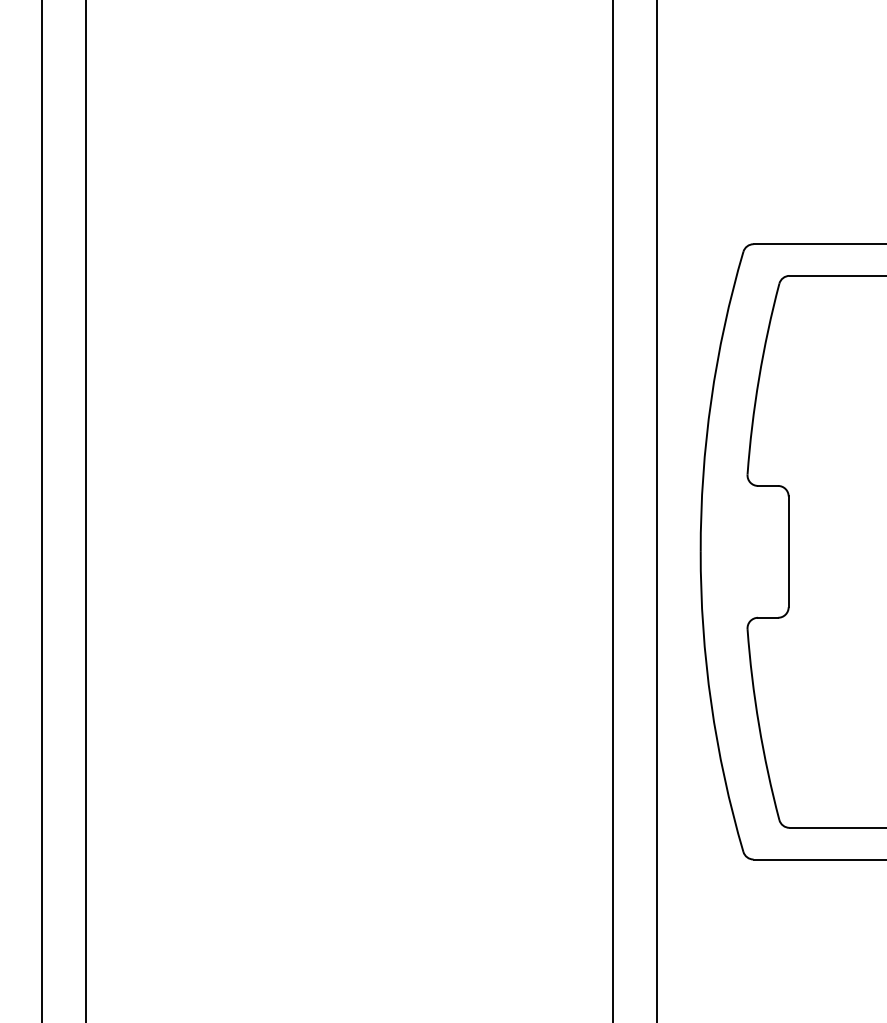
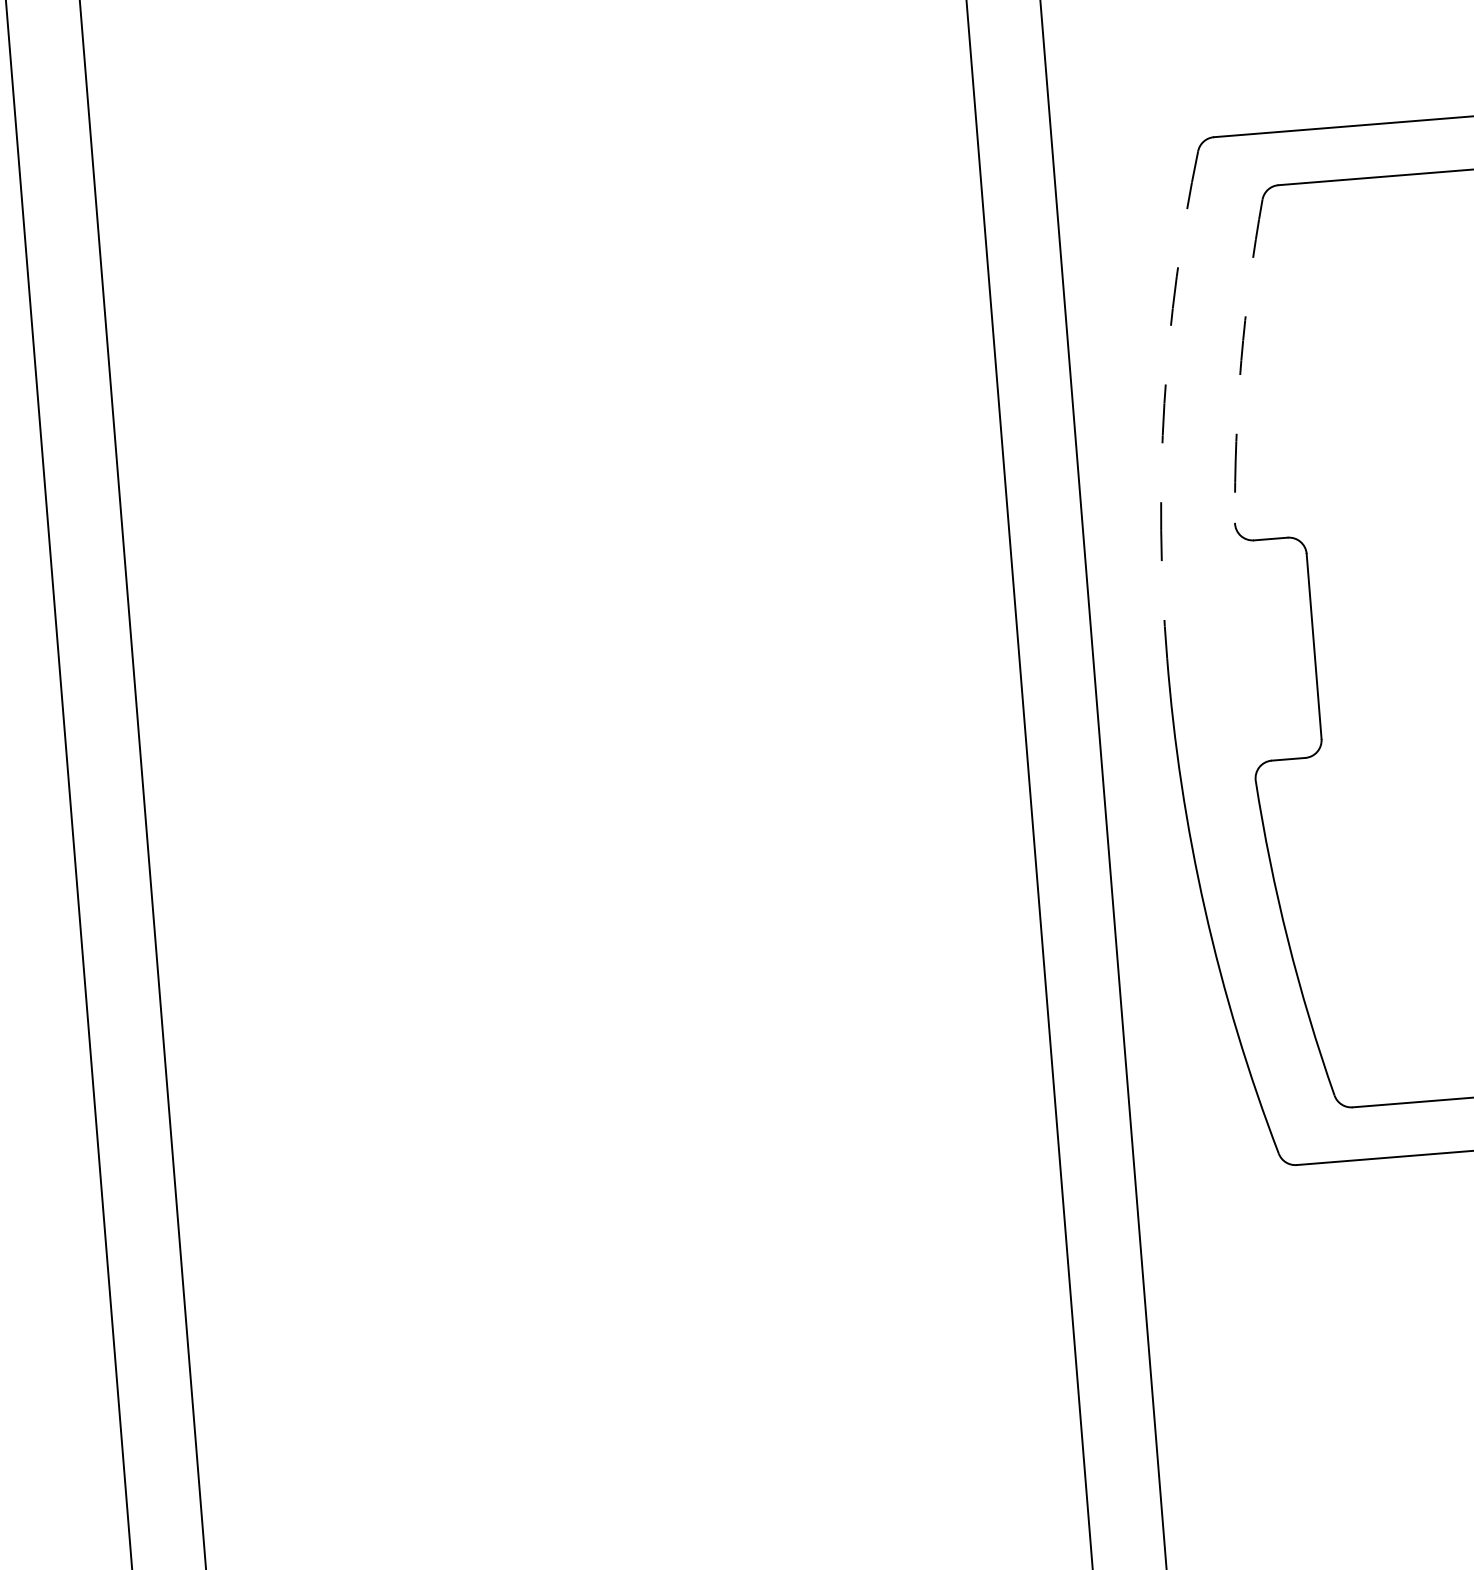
arc: (759, 378) -> (1242, 360), solid -> dashed
arc: (711, 400) -> (1164, 403), solid -> dashed

